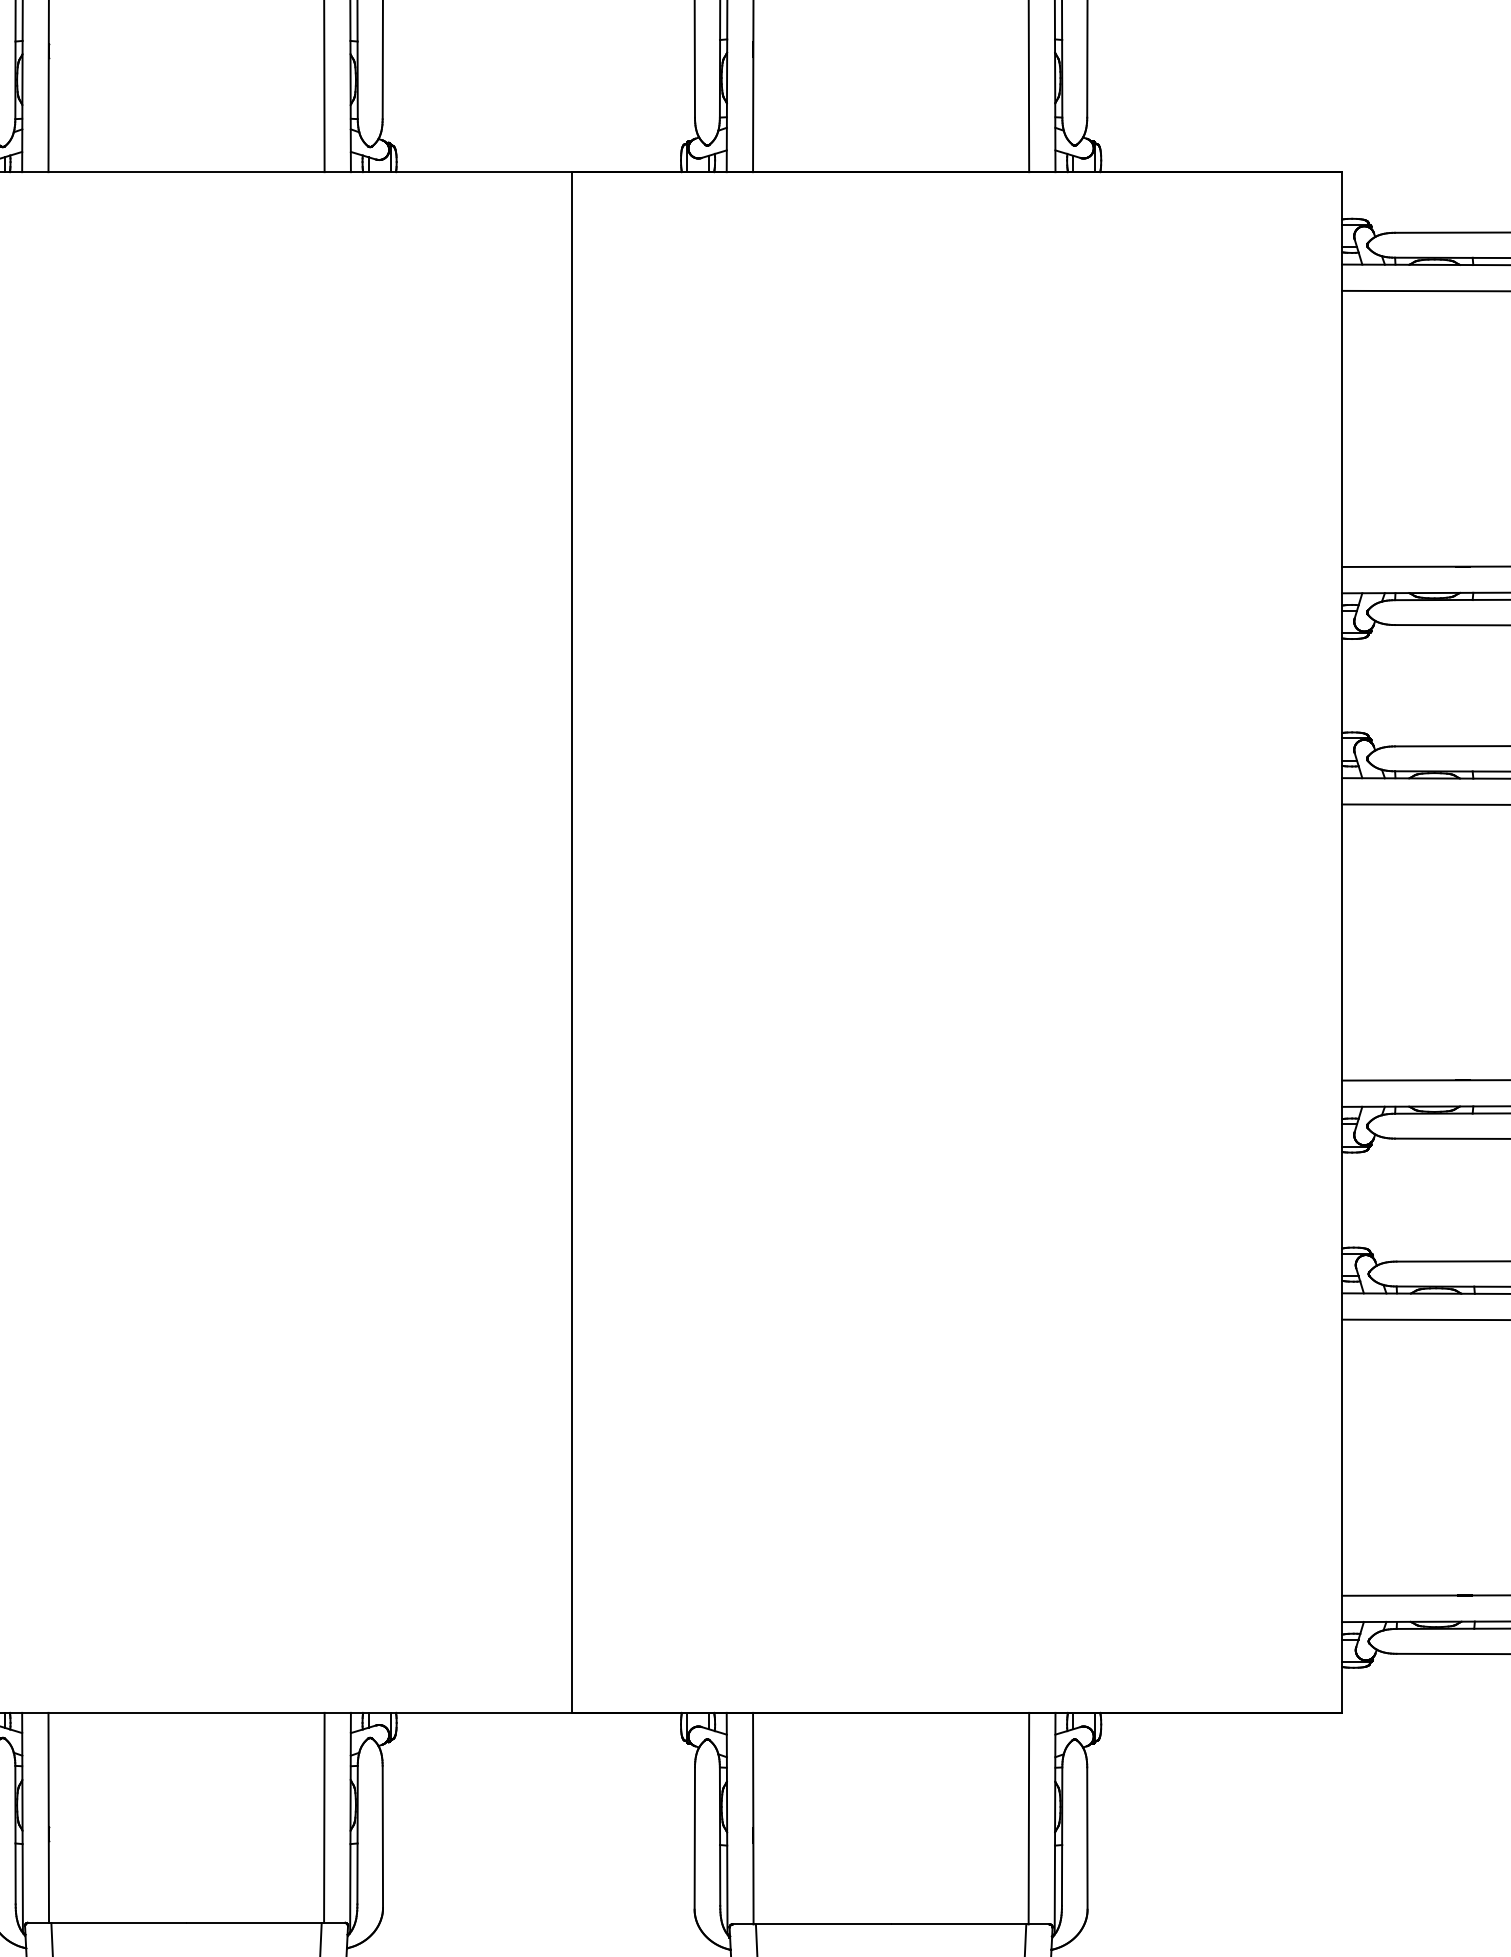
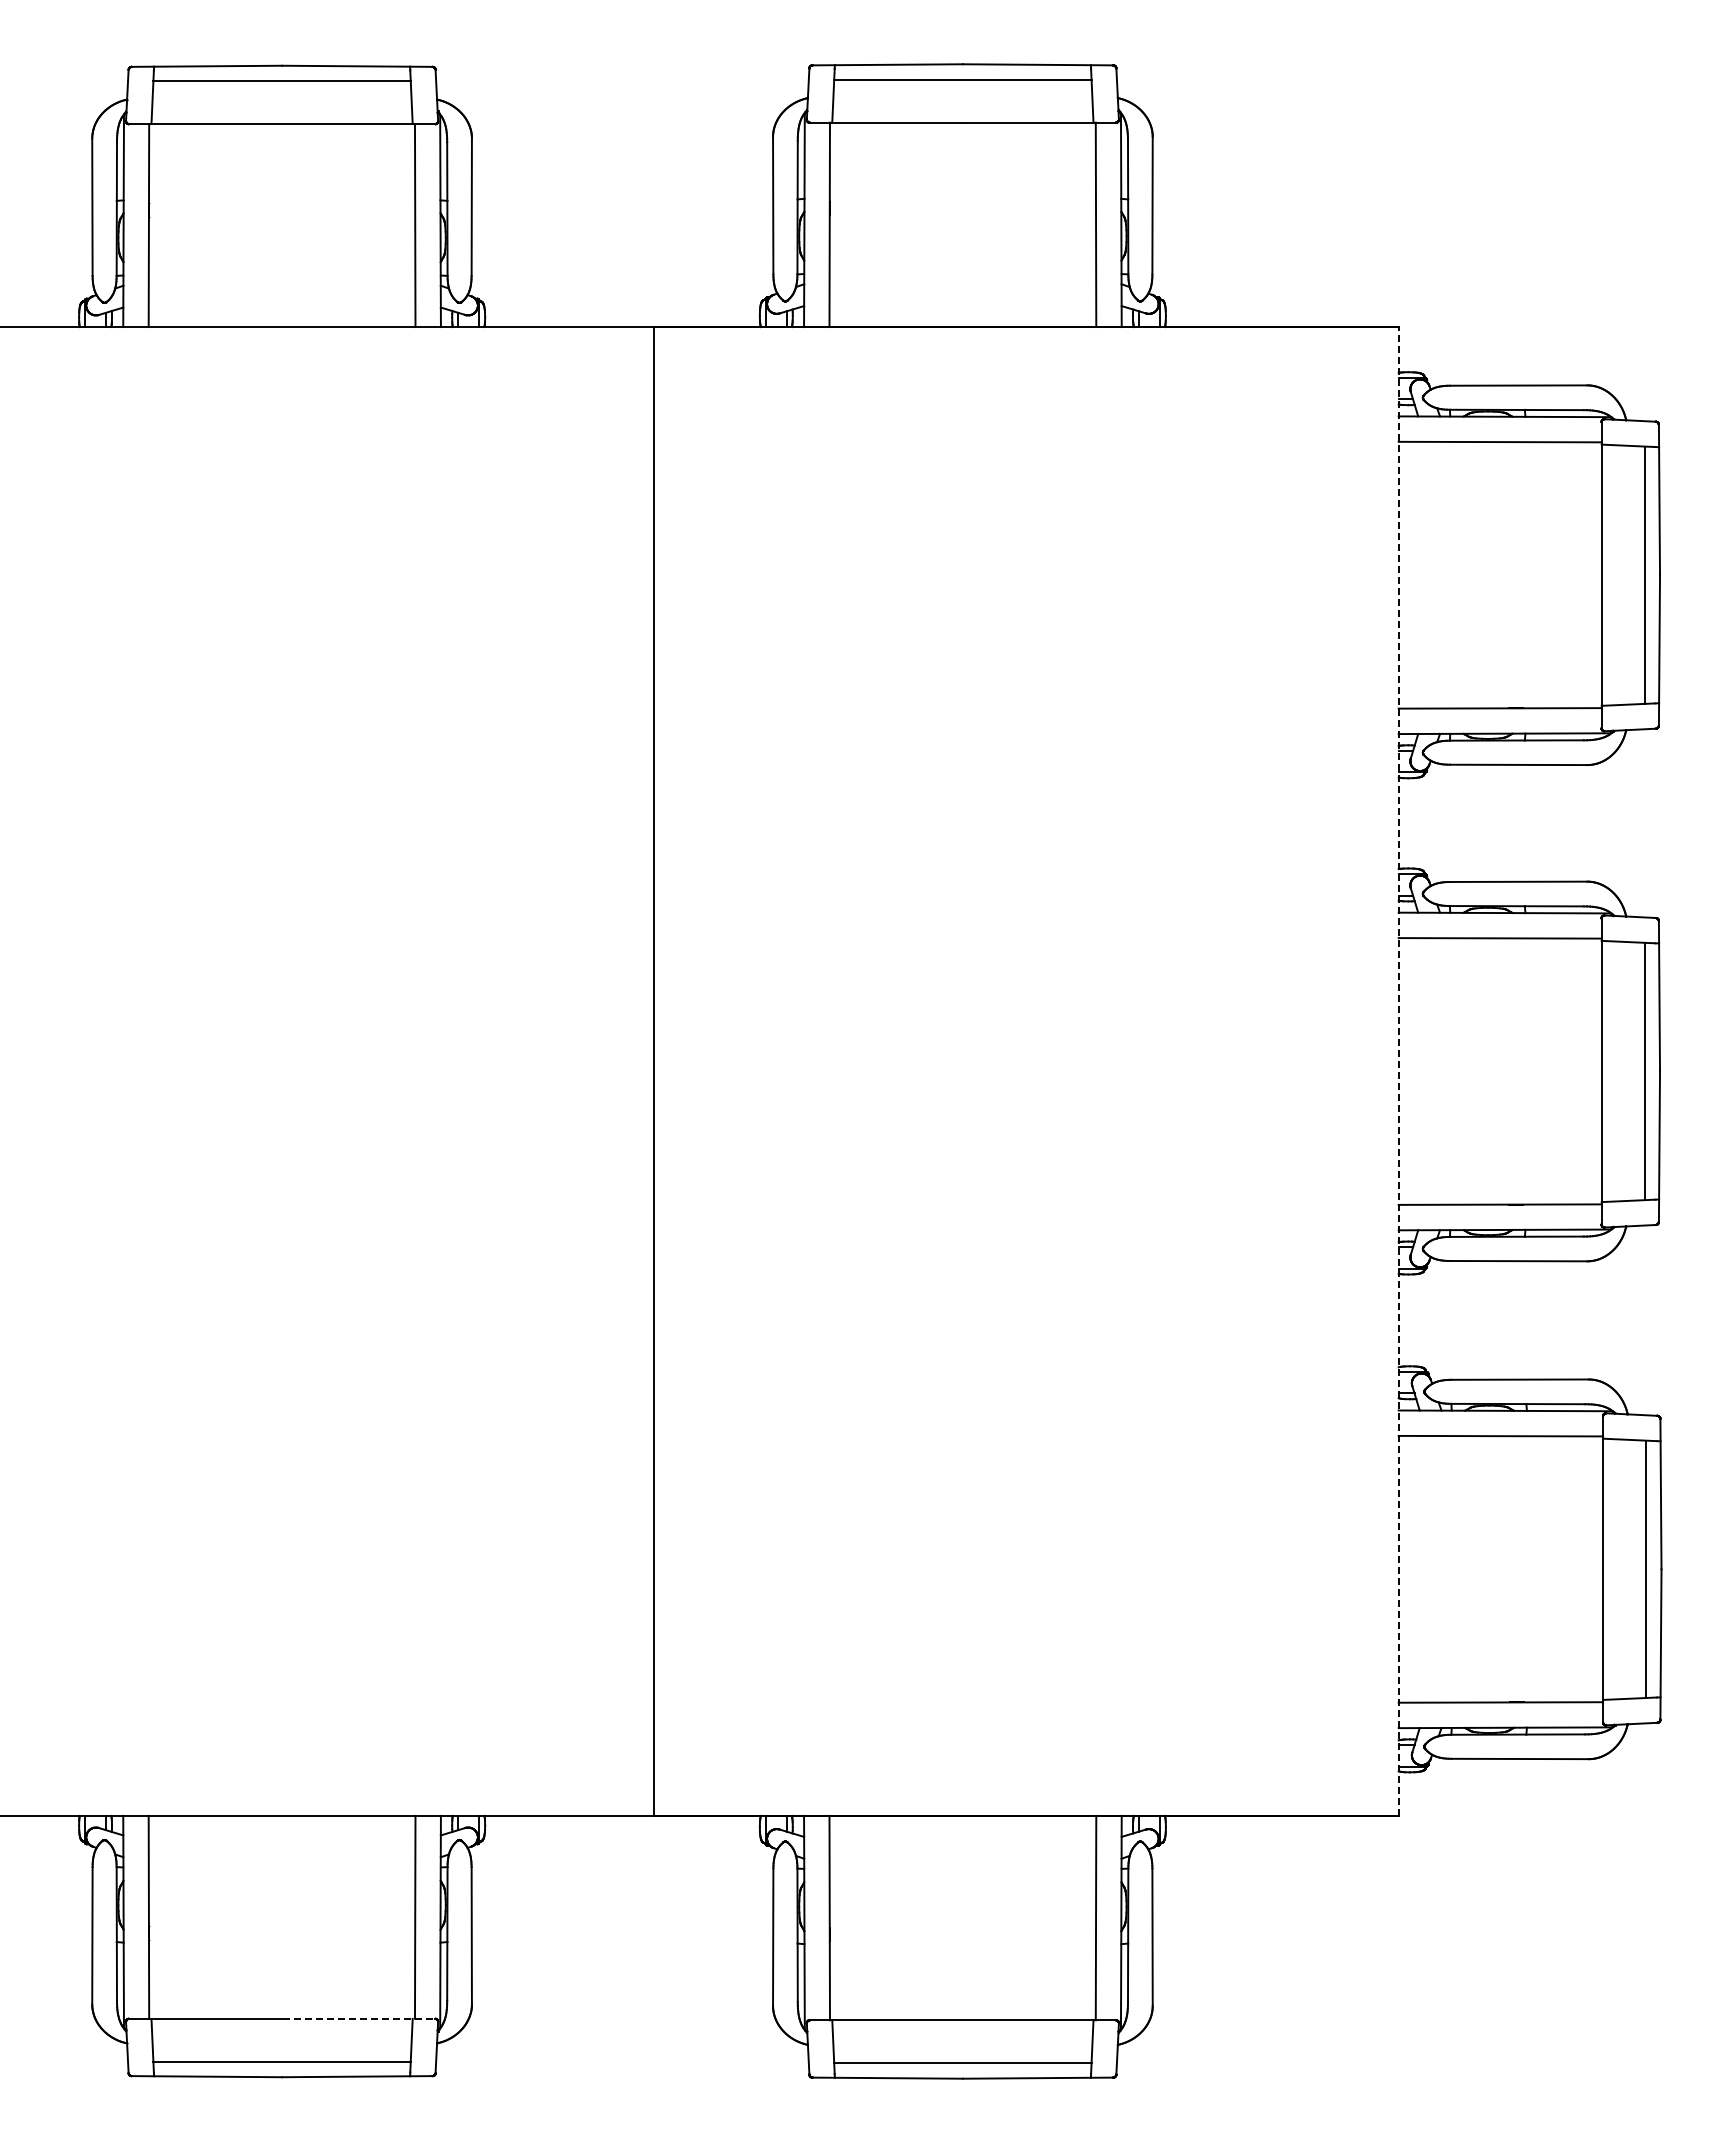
line: (1341, 941) -> (1398, 1070), solid -> dashed
line: (266, 1922) -> (359, 2018), solid -> dashed

